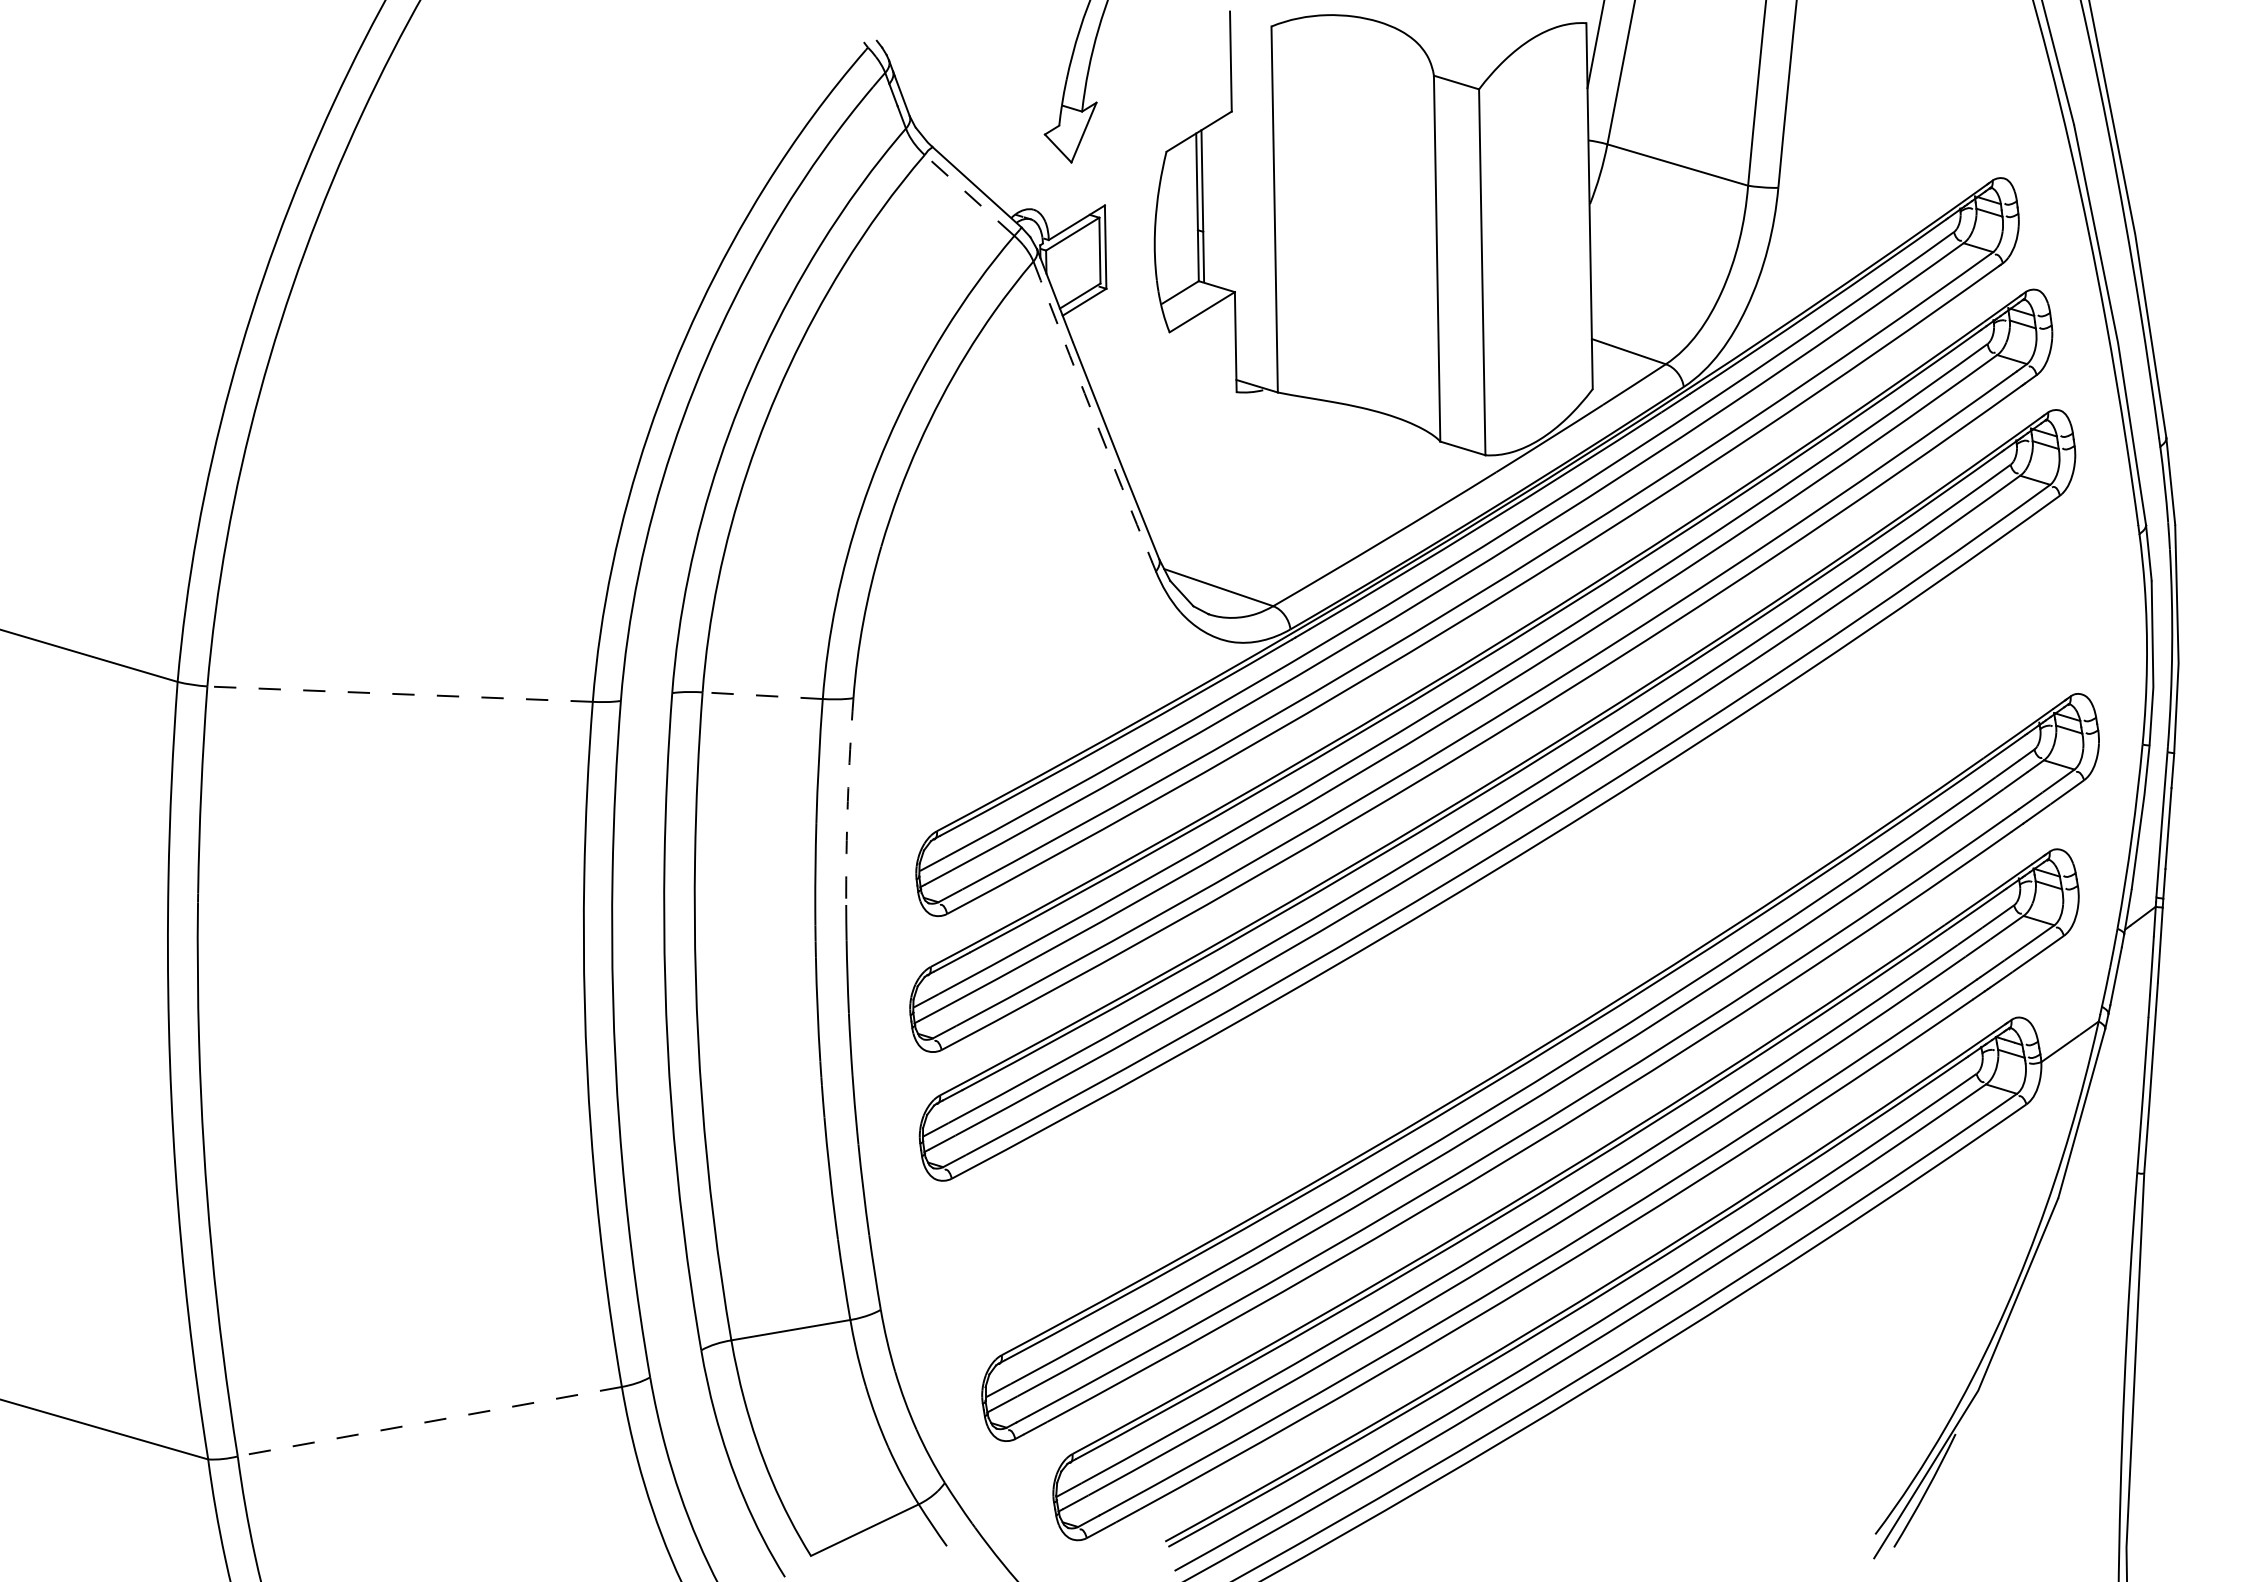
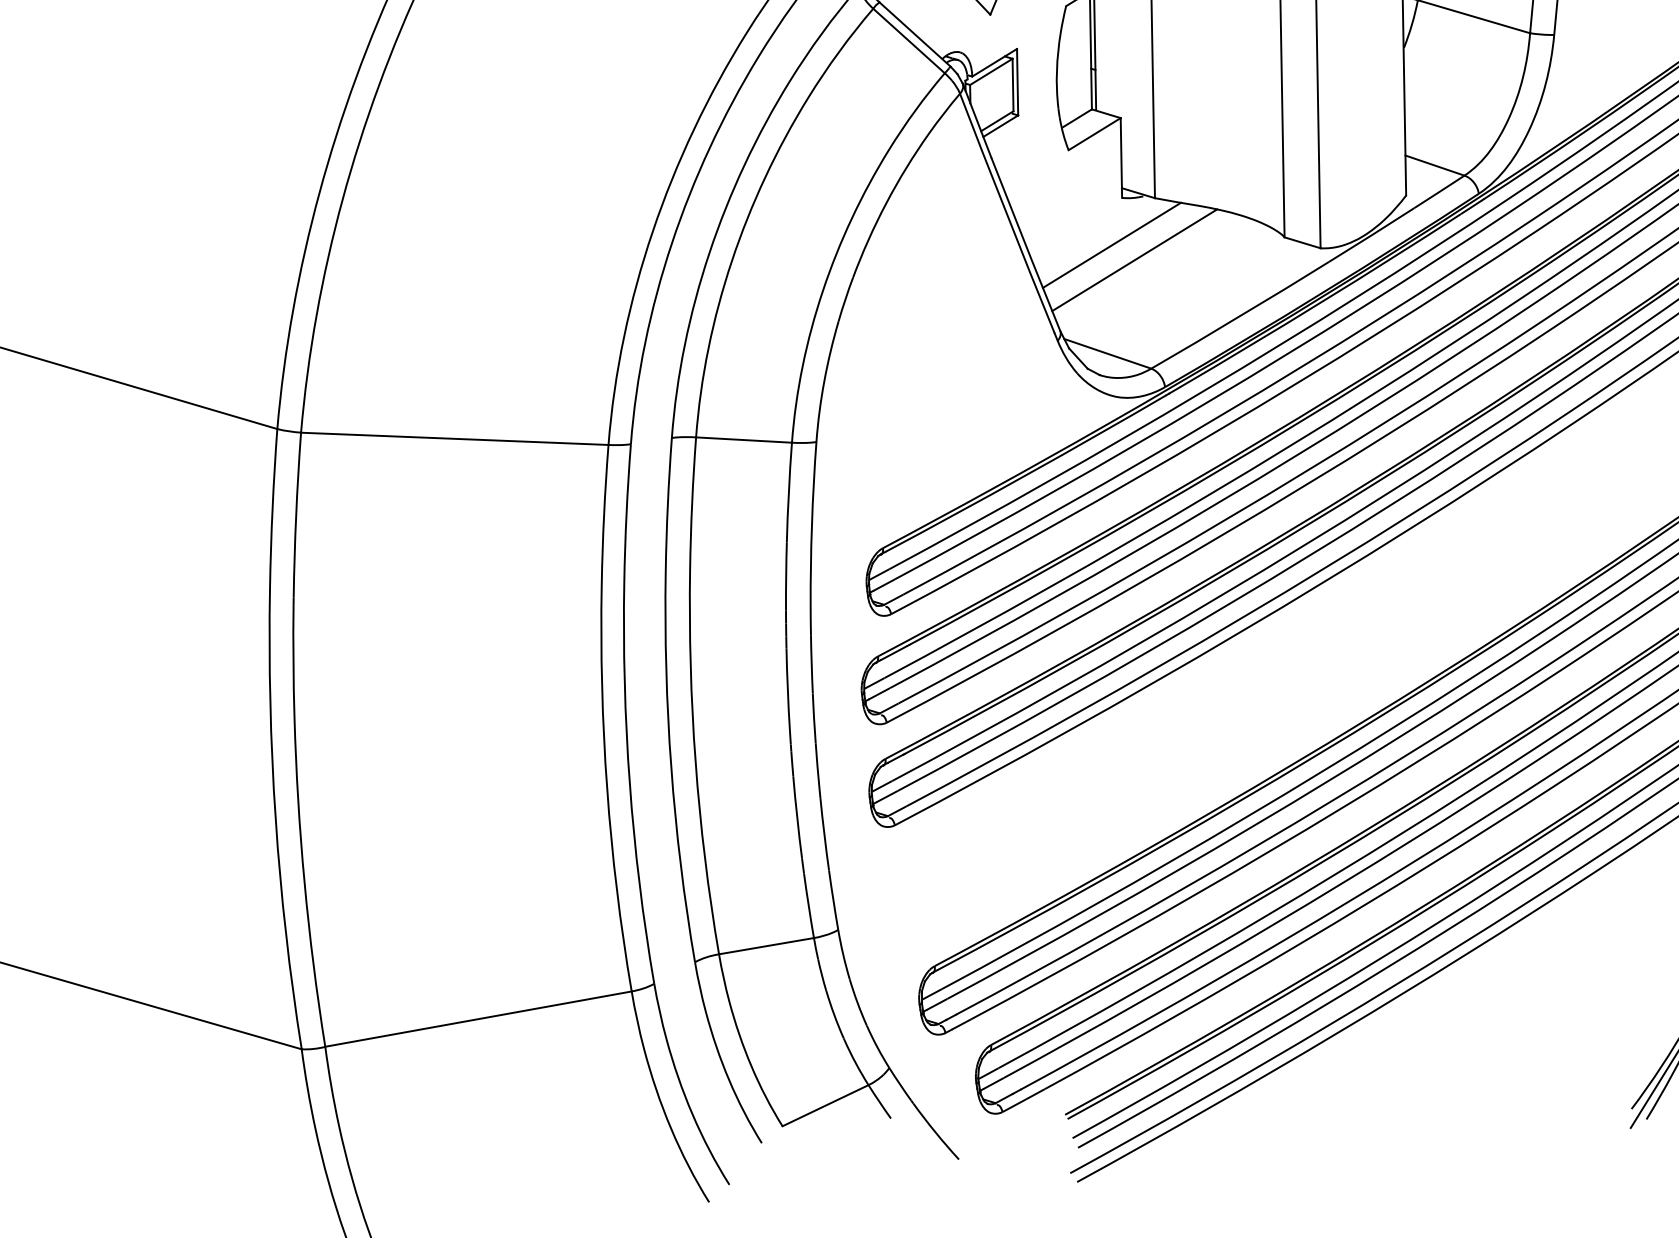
line: (969, 195) -> (909, 41), dashed -> solid
arc: (1092, 412) -> (1007, 214), dashed -> solid
line: (1223, 451) -> (1111, 245), added
line: (1252, 470) -> (1134, 260), added
line: (400, 694) -> (455, 439), dashed -> solid
line: (762, 695) -> (743, 439), dashed -> solid
arc: (847, 801) -> (811, 524), dashed -> solid
line: (429, 1421) -> (478, 1019), dashed -> solid

